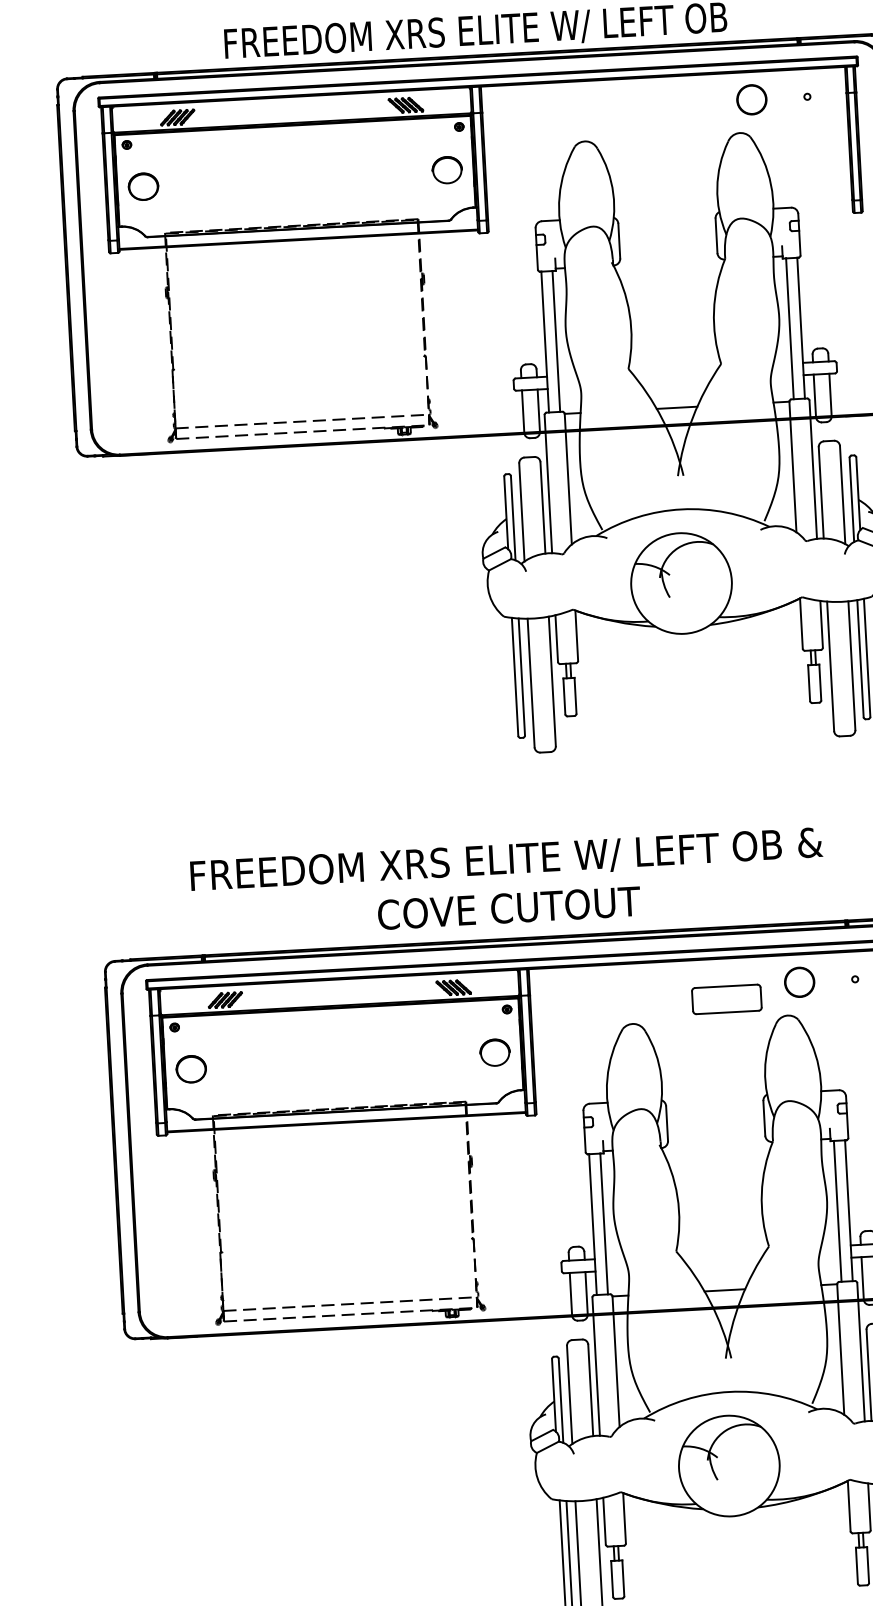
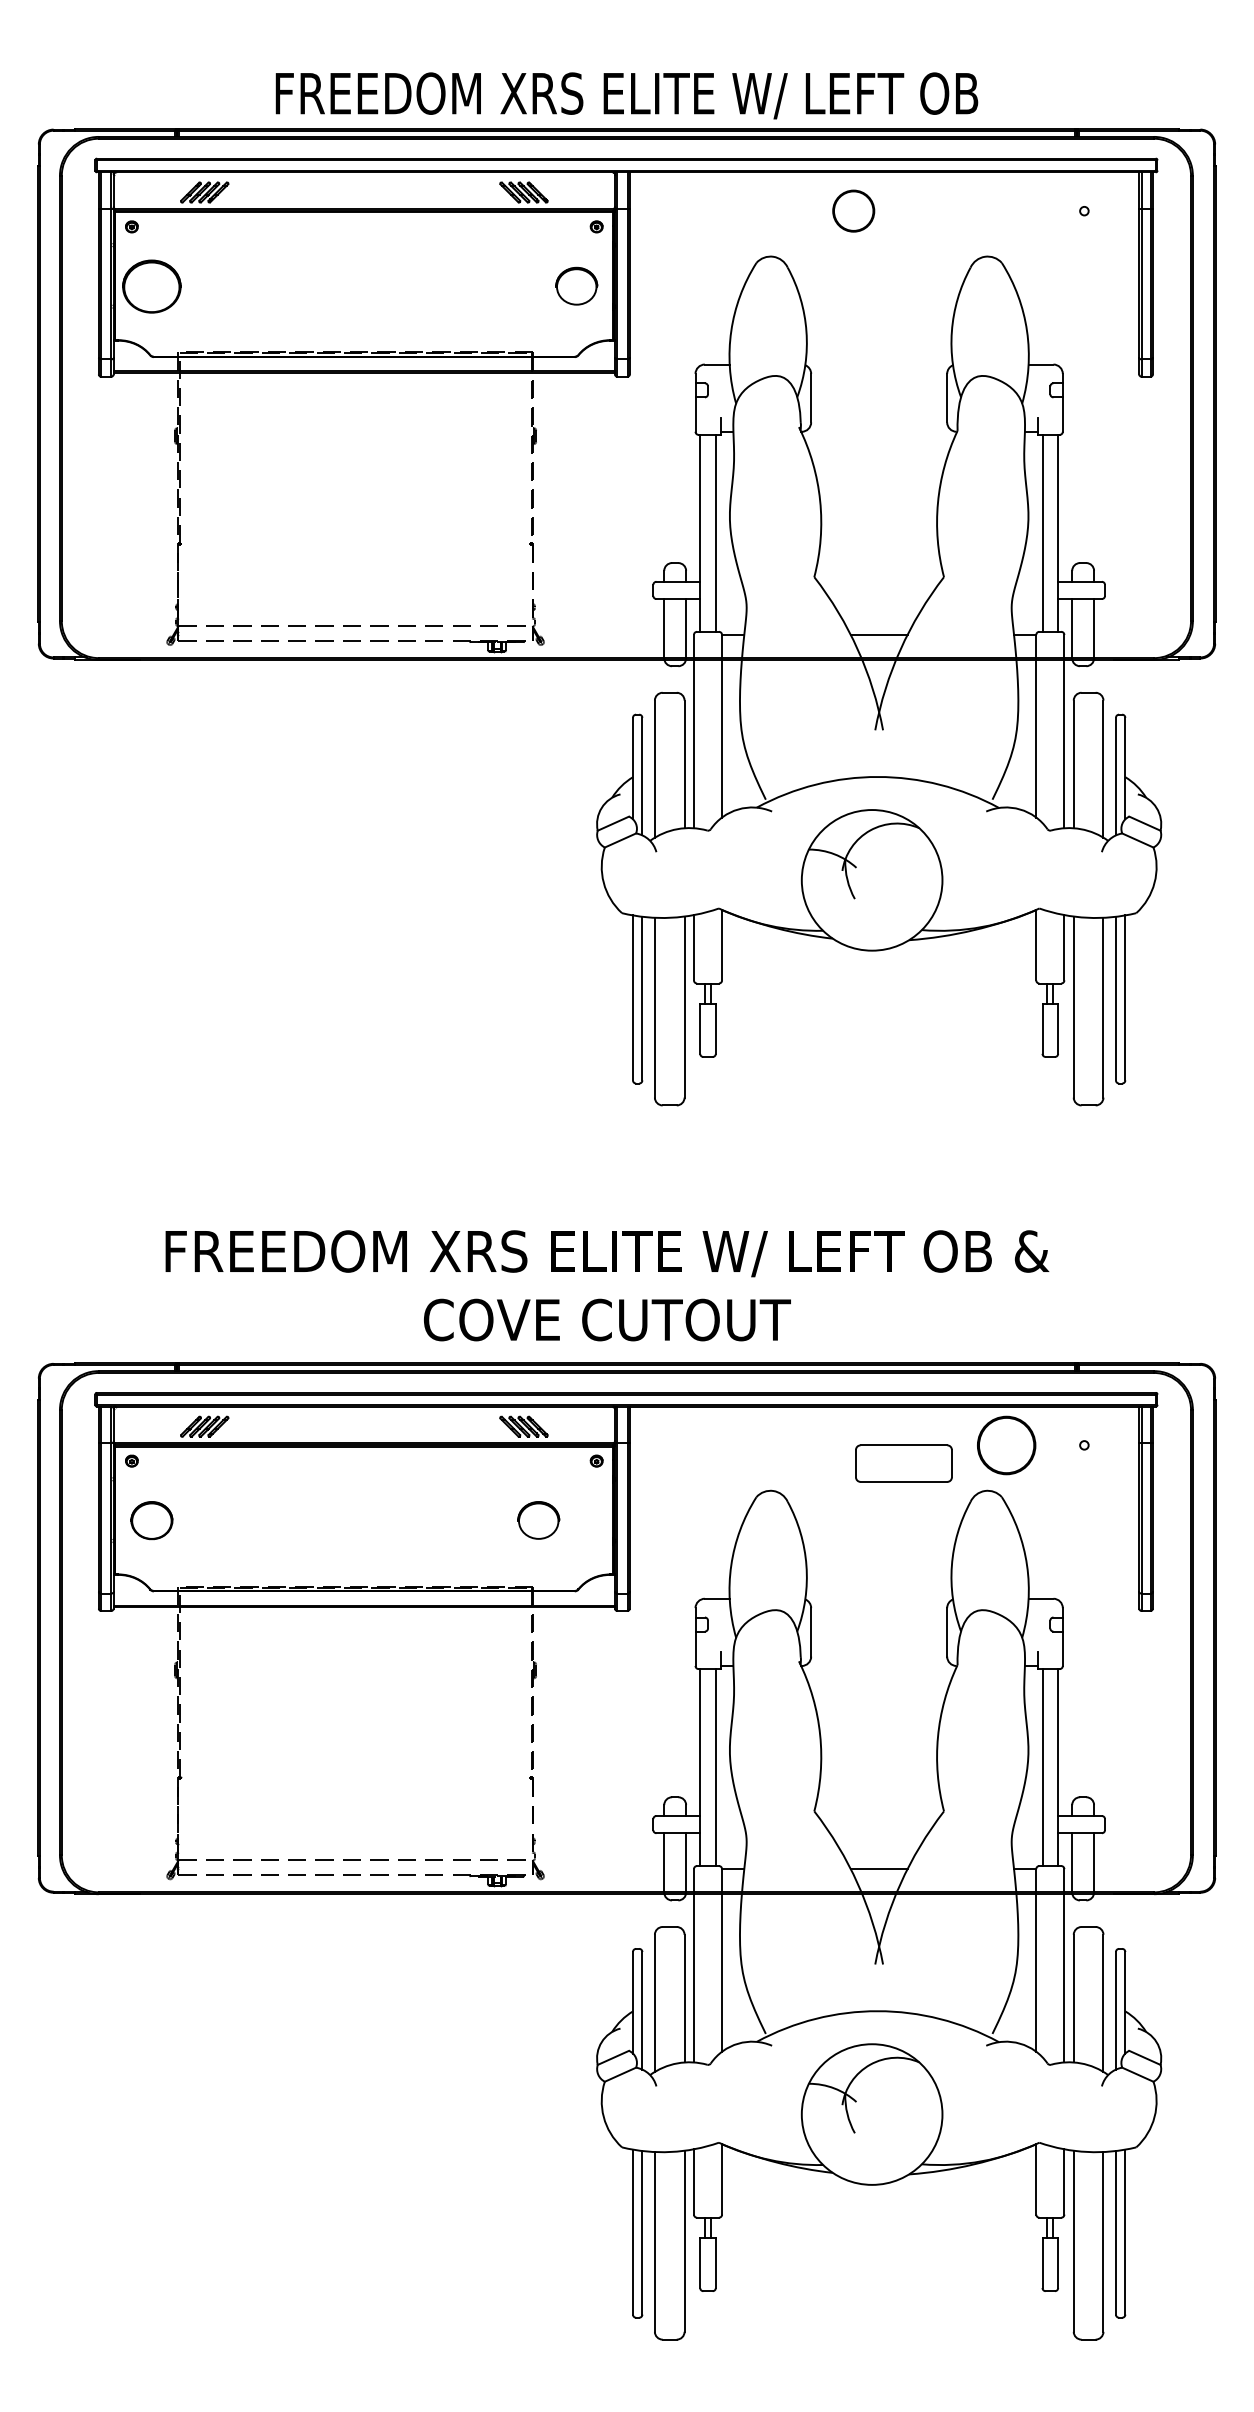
circle: (751, 99) -> (853, 210), moved
part: (143, 186) -> (151, 285), size x1.4
circle: (799, 981) -> (1006, 1444), size x1.4
part: (494, 1052) -> (538, 1520), moved

